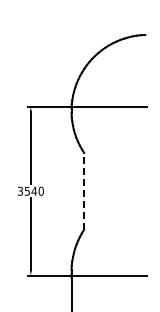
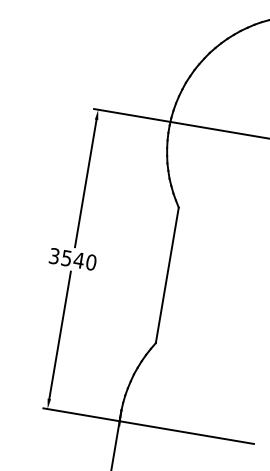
line: (84, 190) -> (168, 273), dashed -> solid

